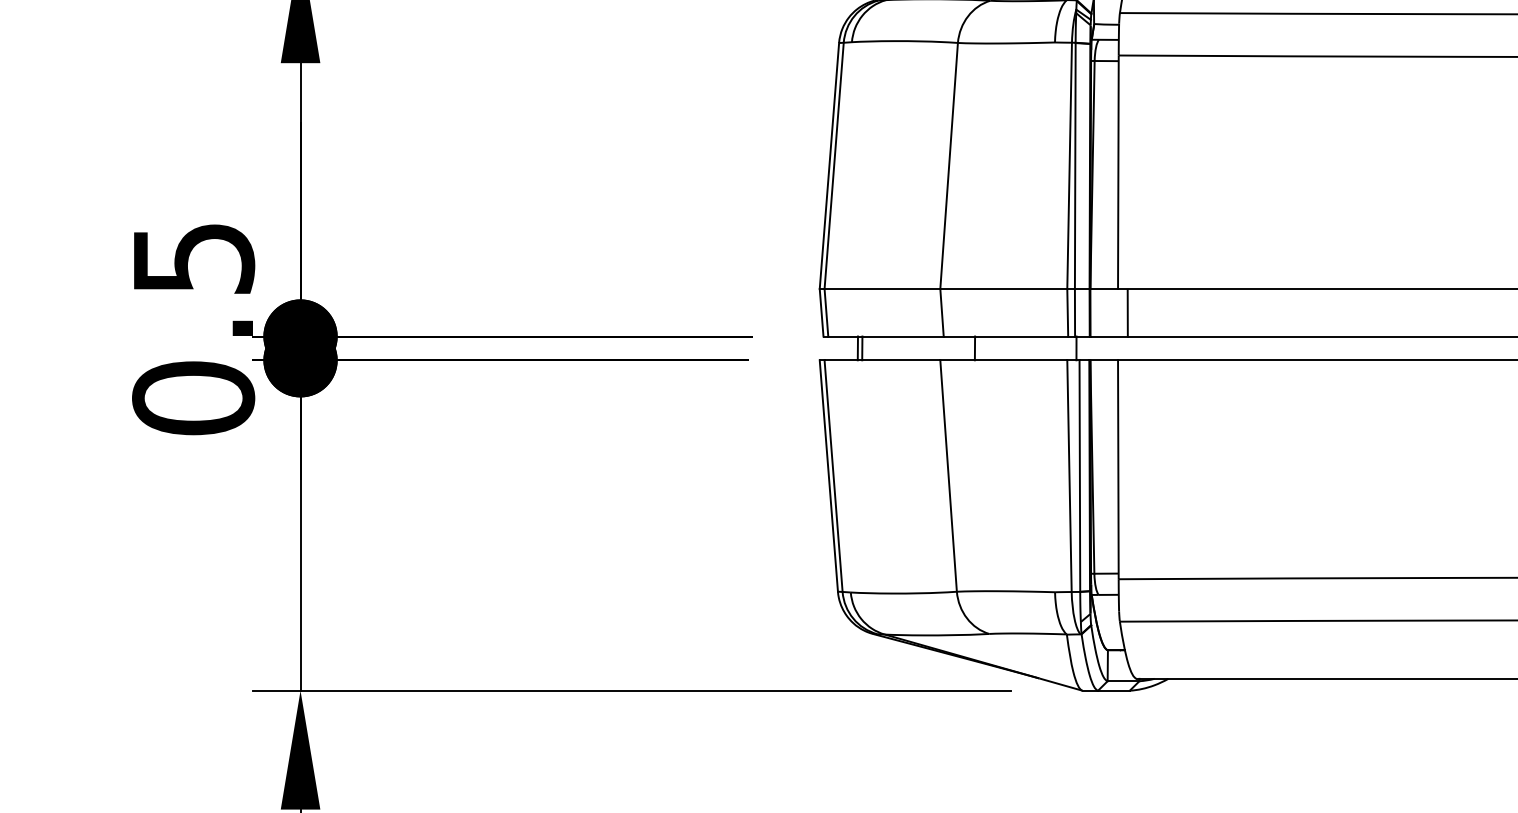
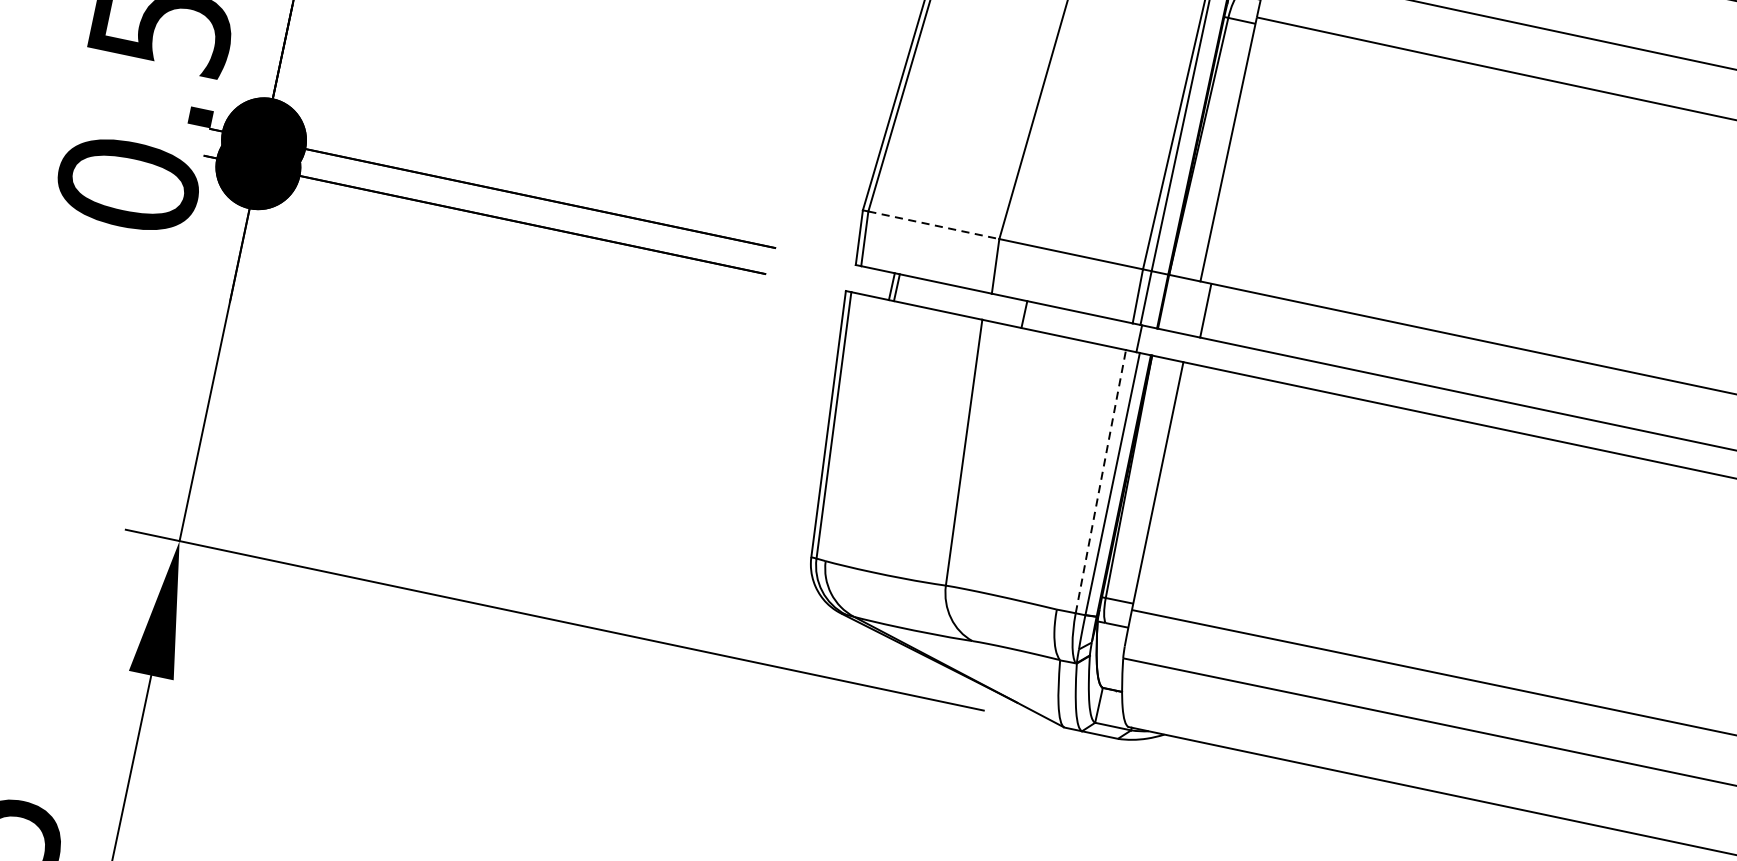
line: (882, 288) -> (934, 224), solid -> dashed
line: (1069, 476) -> (1100, 482), solid -> dashed

